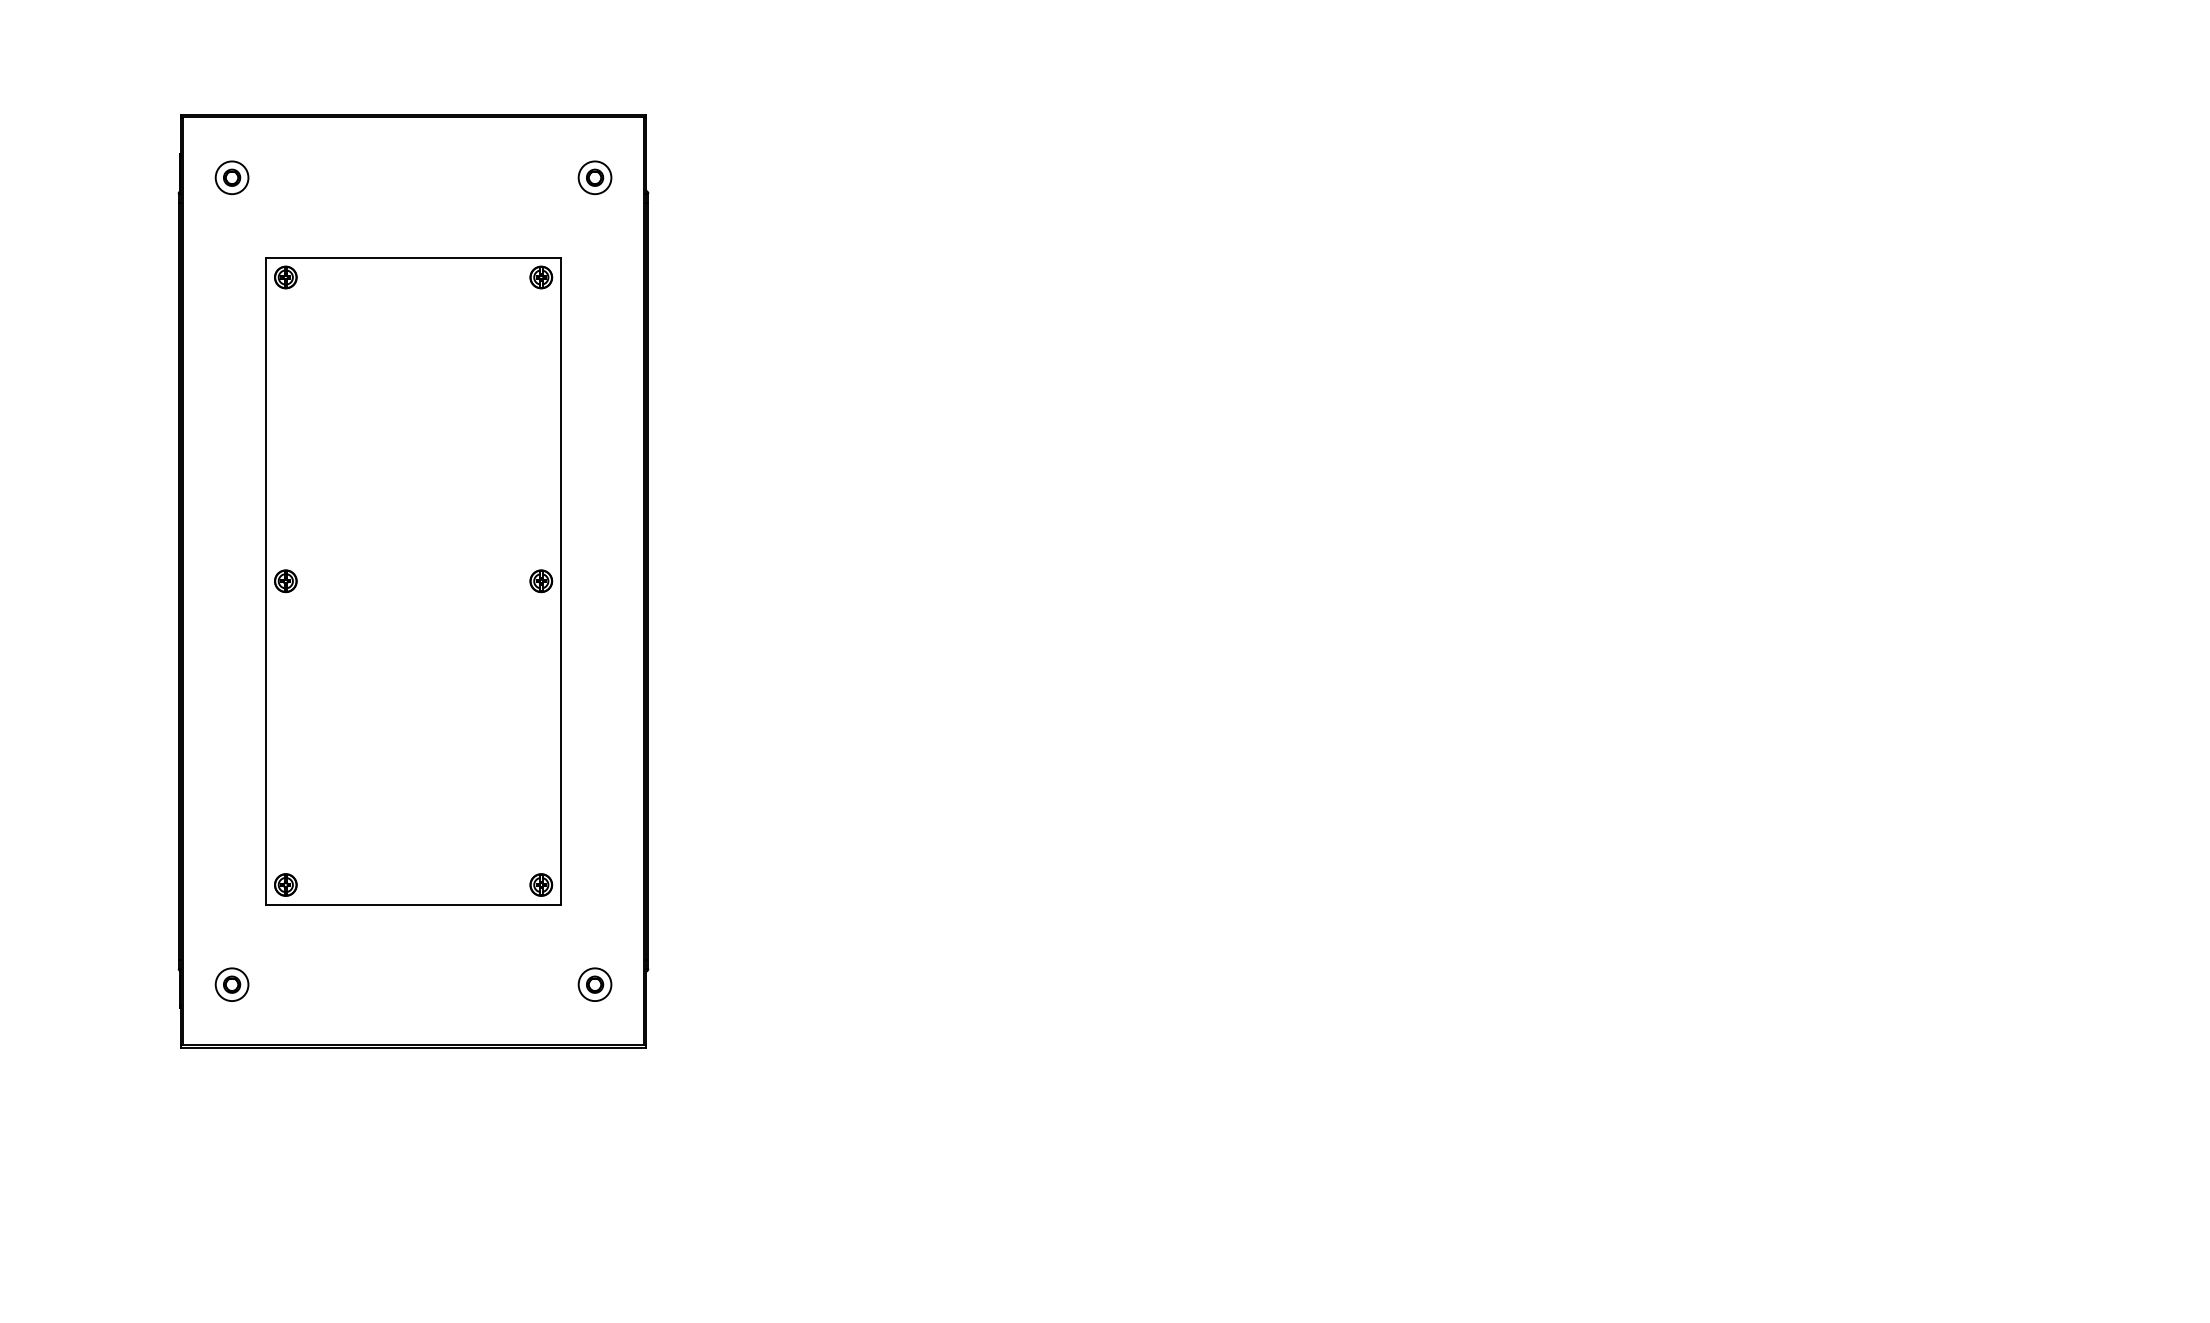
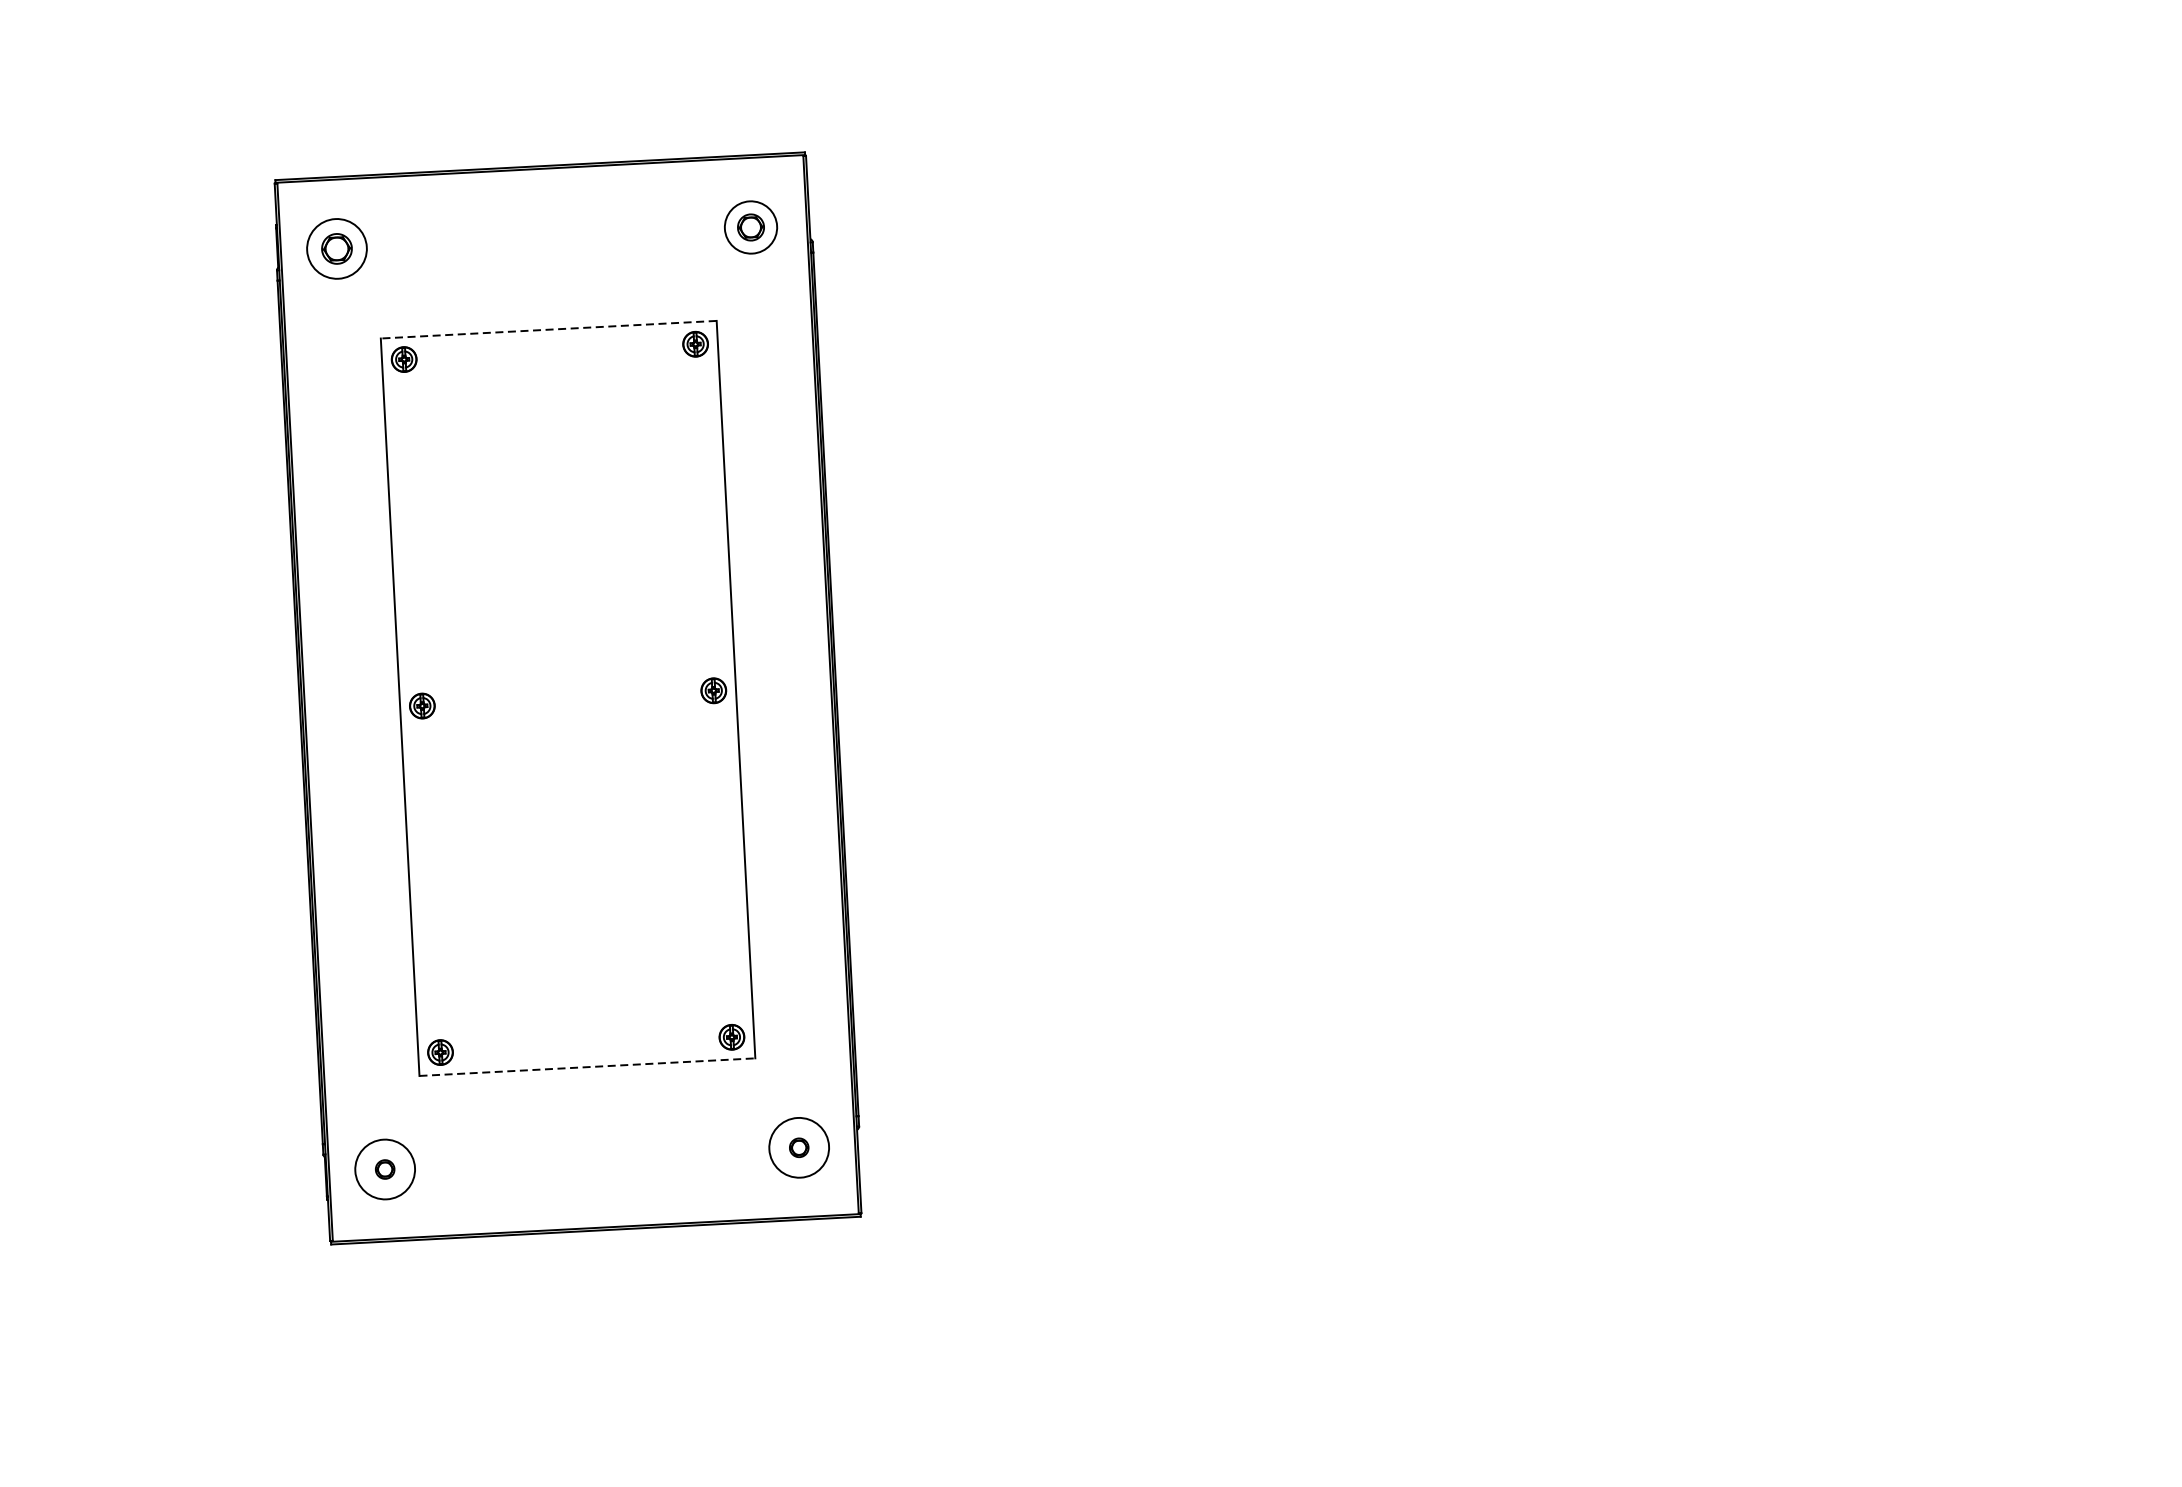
part: (231, 177) -> (336, 248), size x1.6
part: (594, 177) -> (750, 227), size x1.4
line: (413, 258) -> (548, 330), solid -> dashed
line: (414, 904) -> (588, 1067), solid -> dashed
circle: (231, 984) -> (384, 1169), size x1.6
circle: (594, 984) -> (798, 1147), size x1.6

